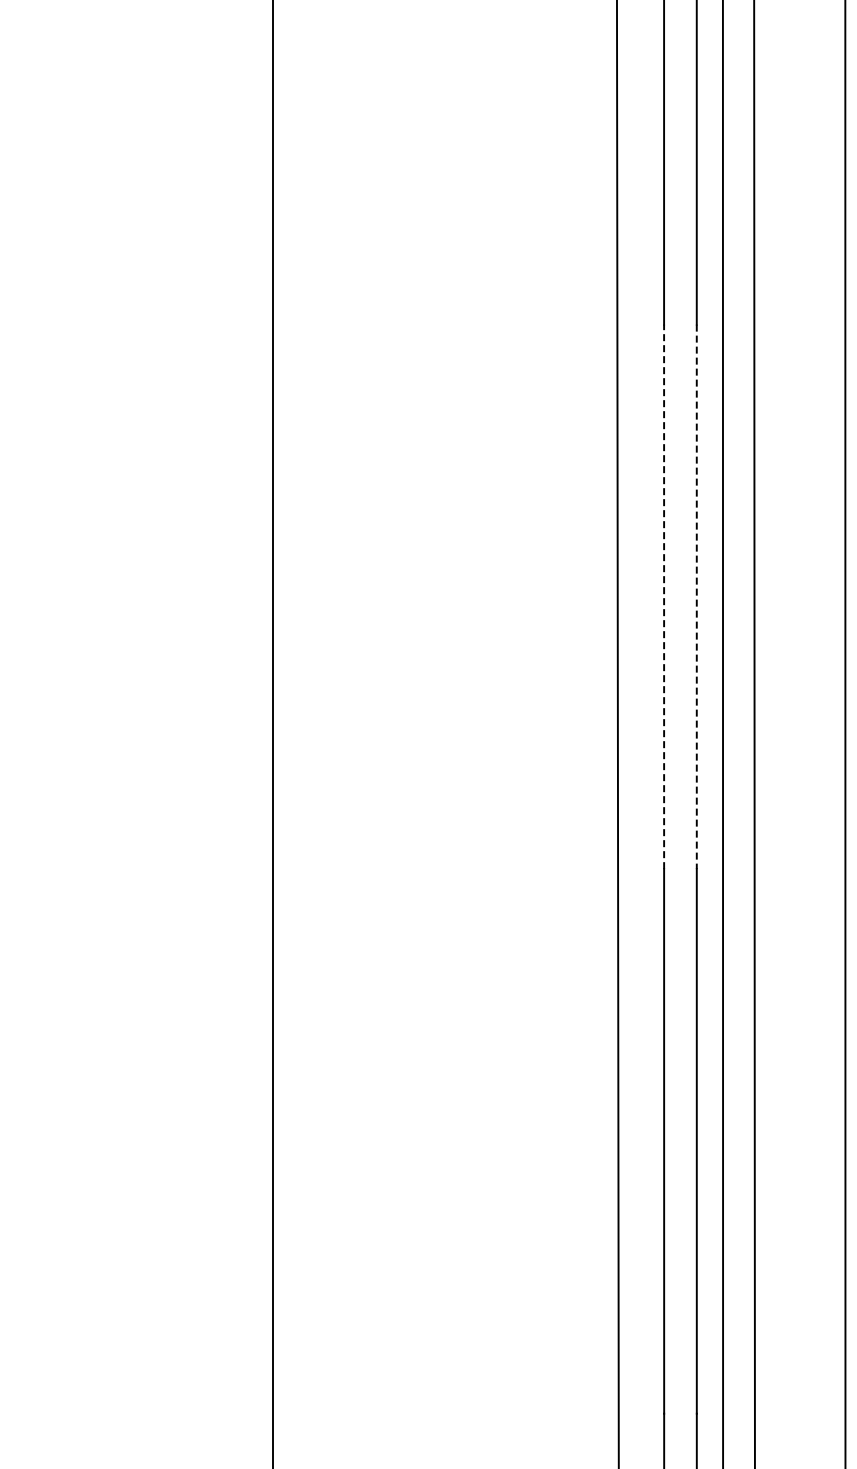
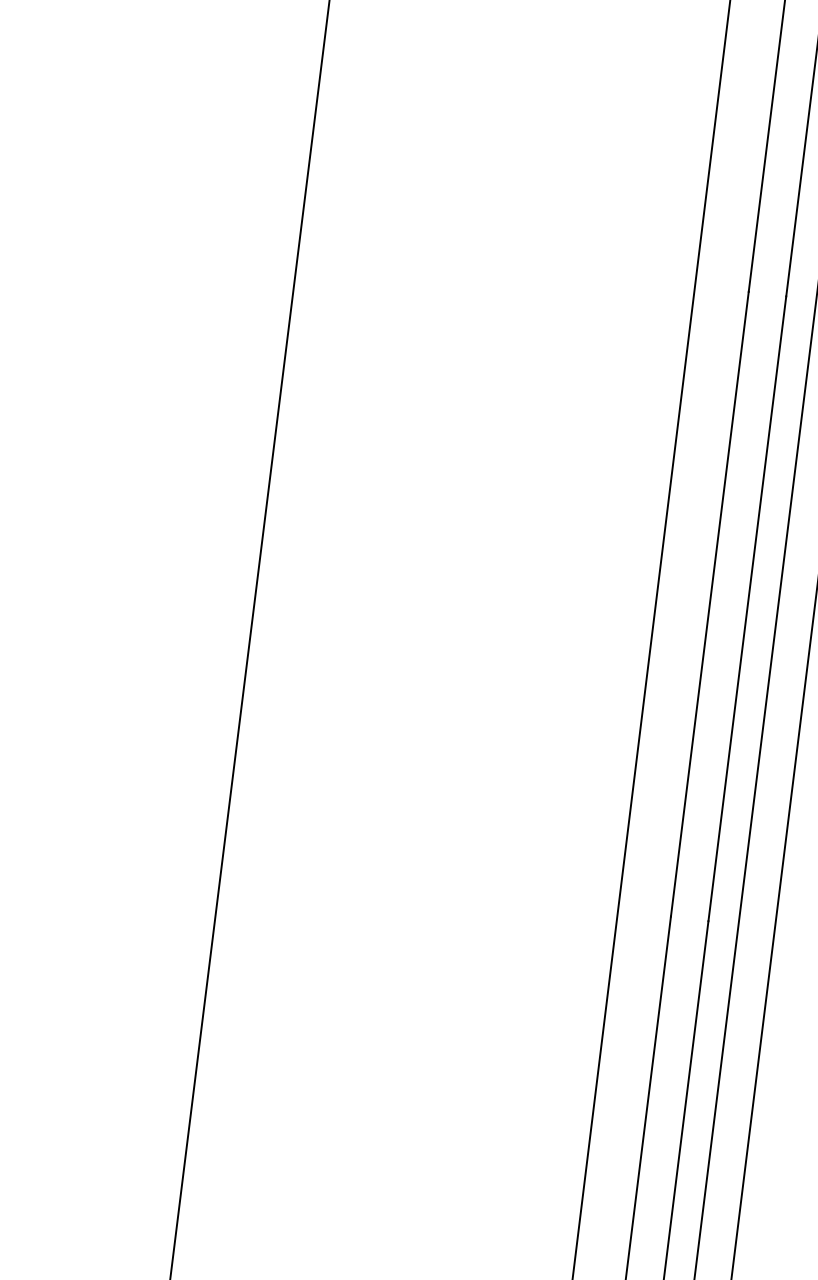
line: (664, 596) -> (710, 603), dashed -> solid
line: (696, 597) -> (746, 609), dashed -> solid

